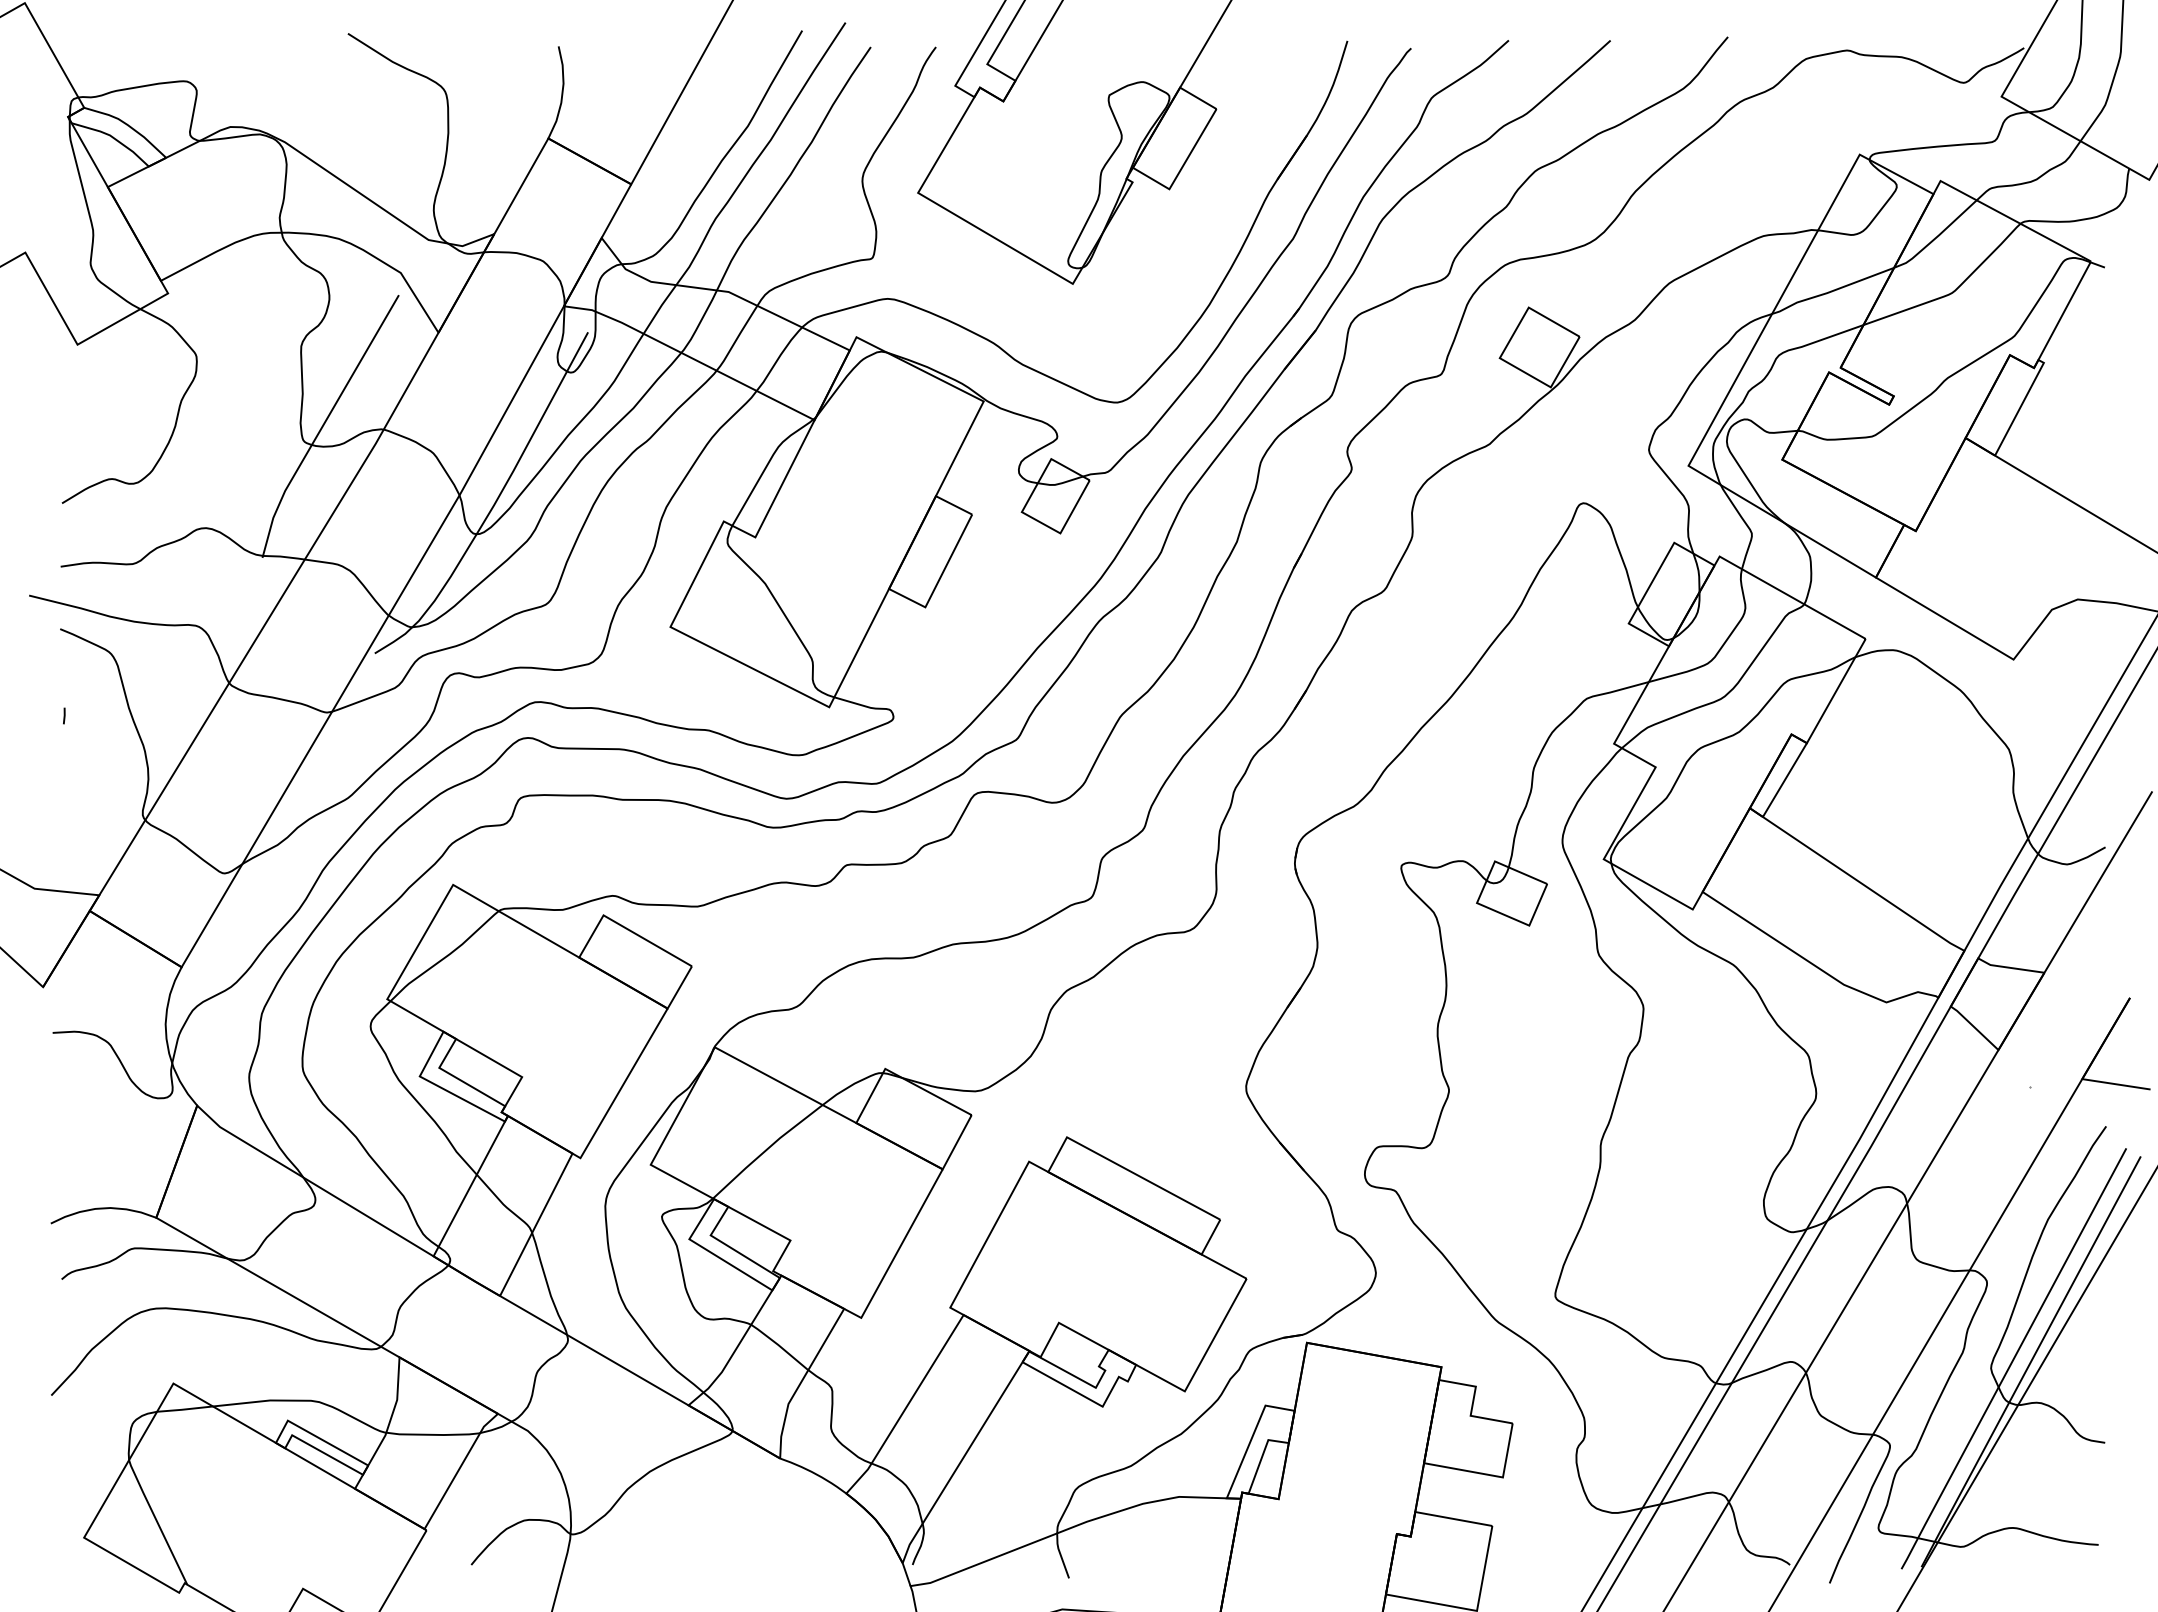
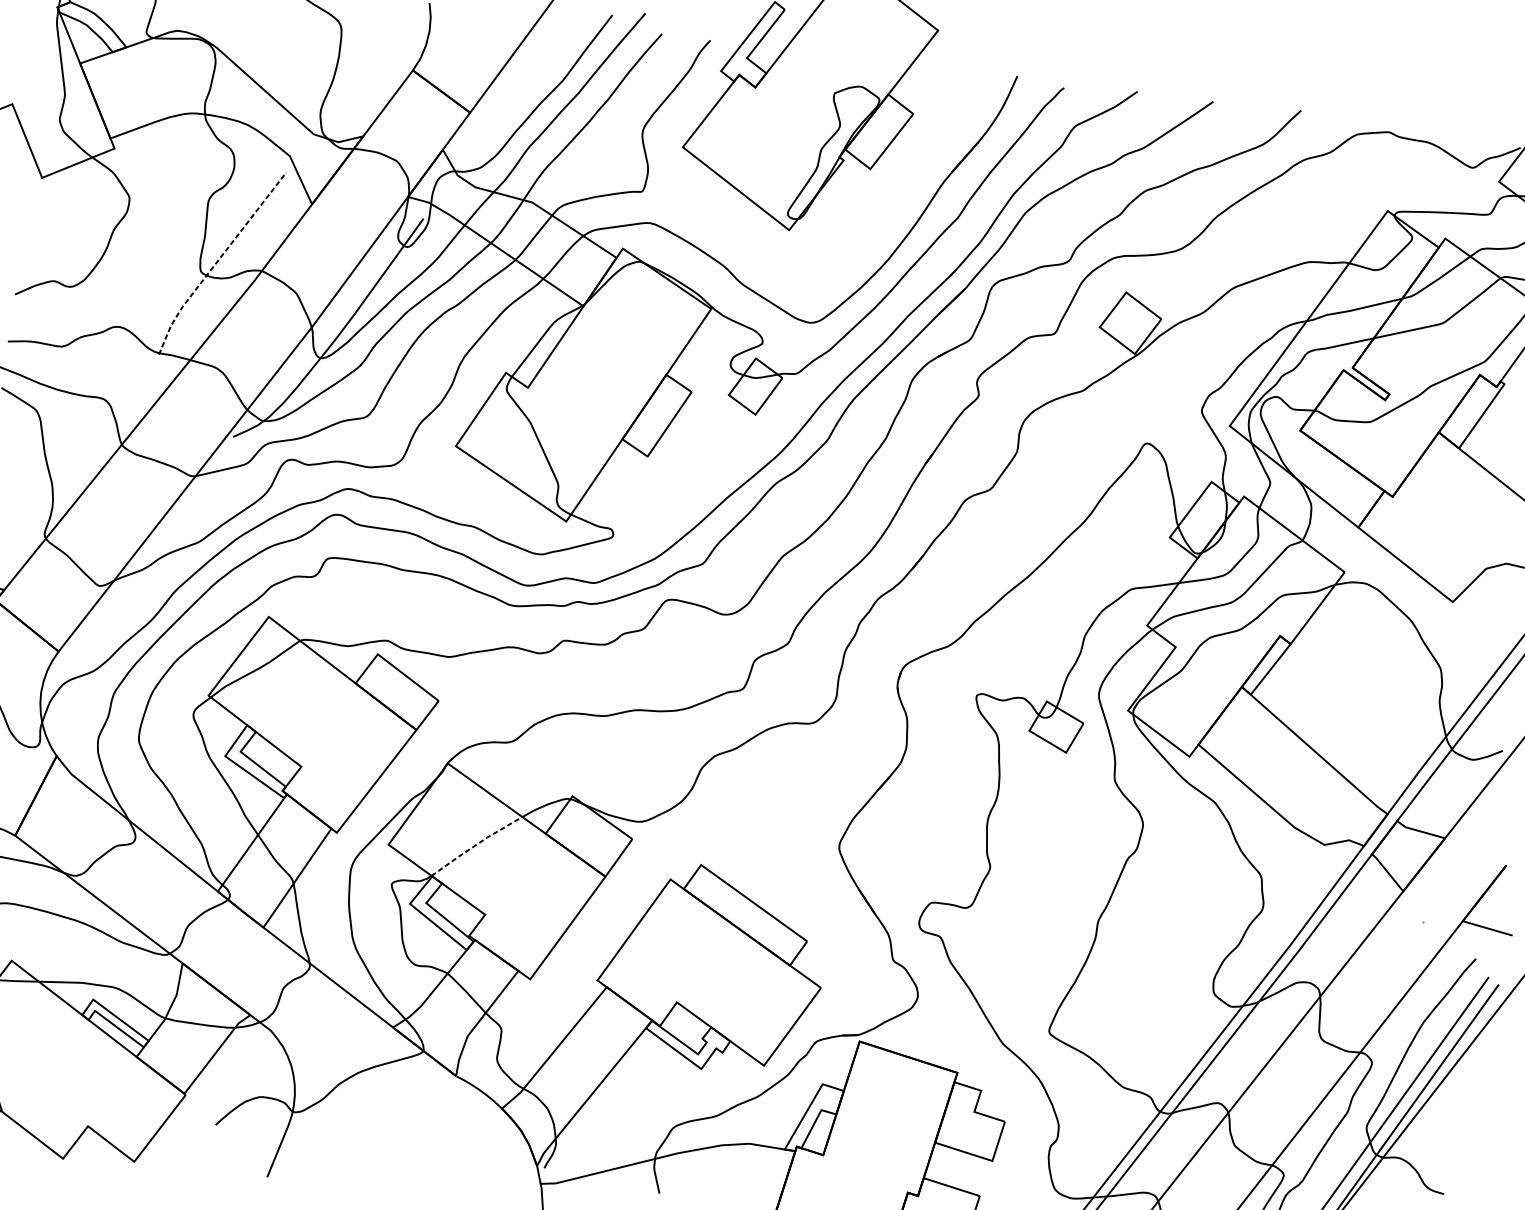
line: (323, 424) -> (217, 261), solid -> dashed
line: (766, 1149) -> (476, 844), solid -> dashed

